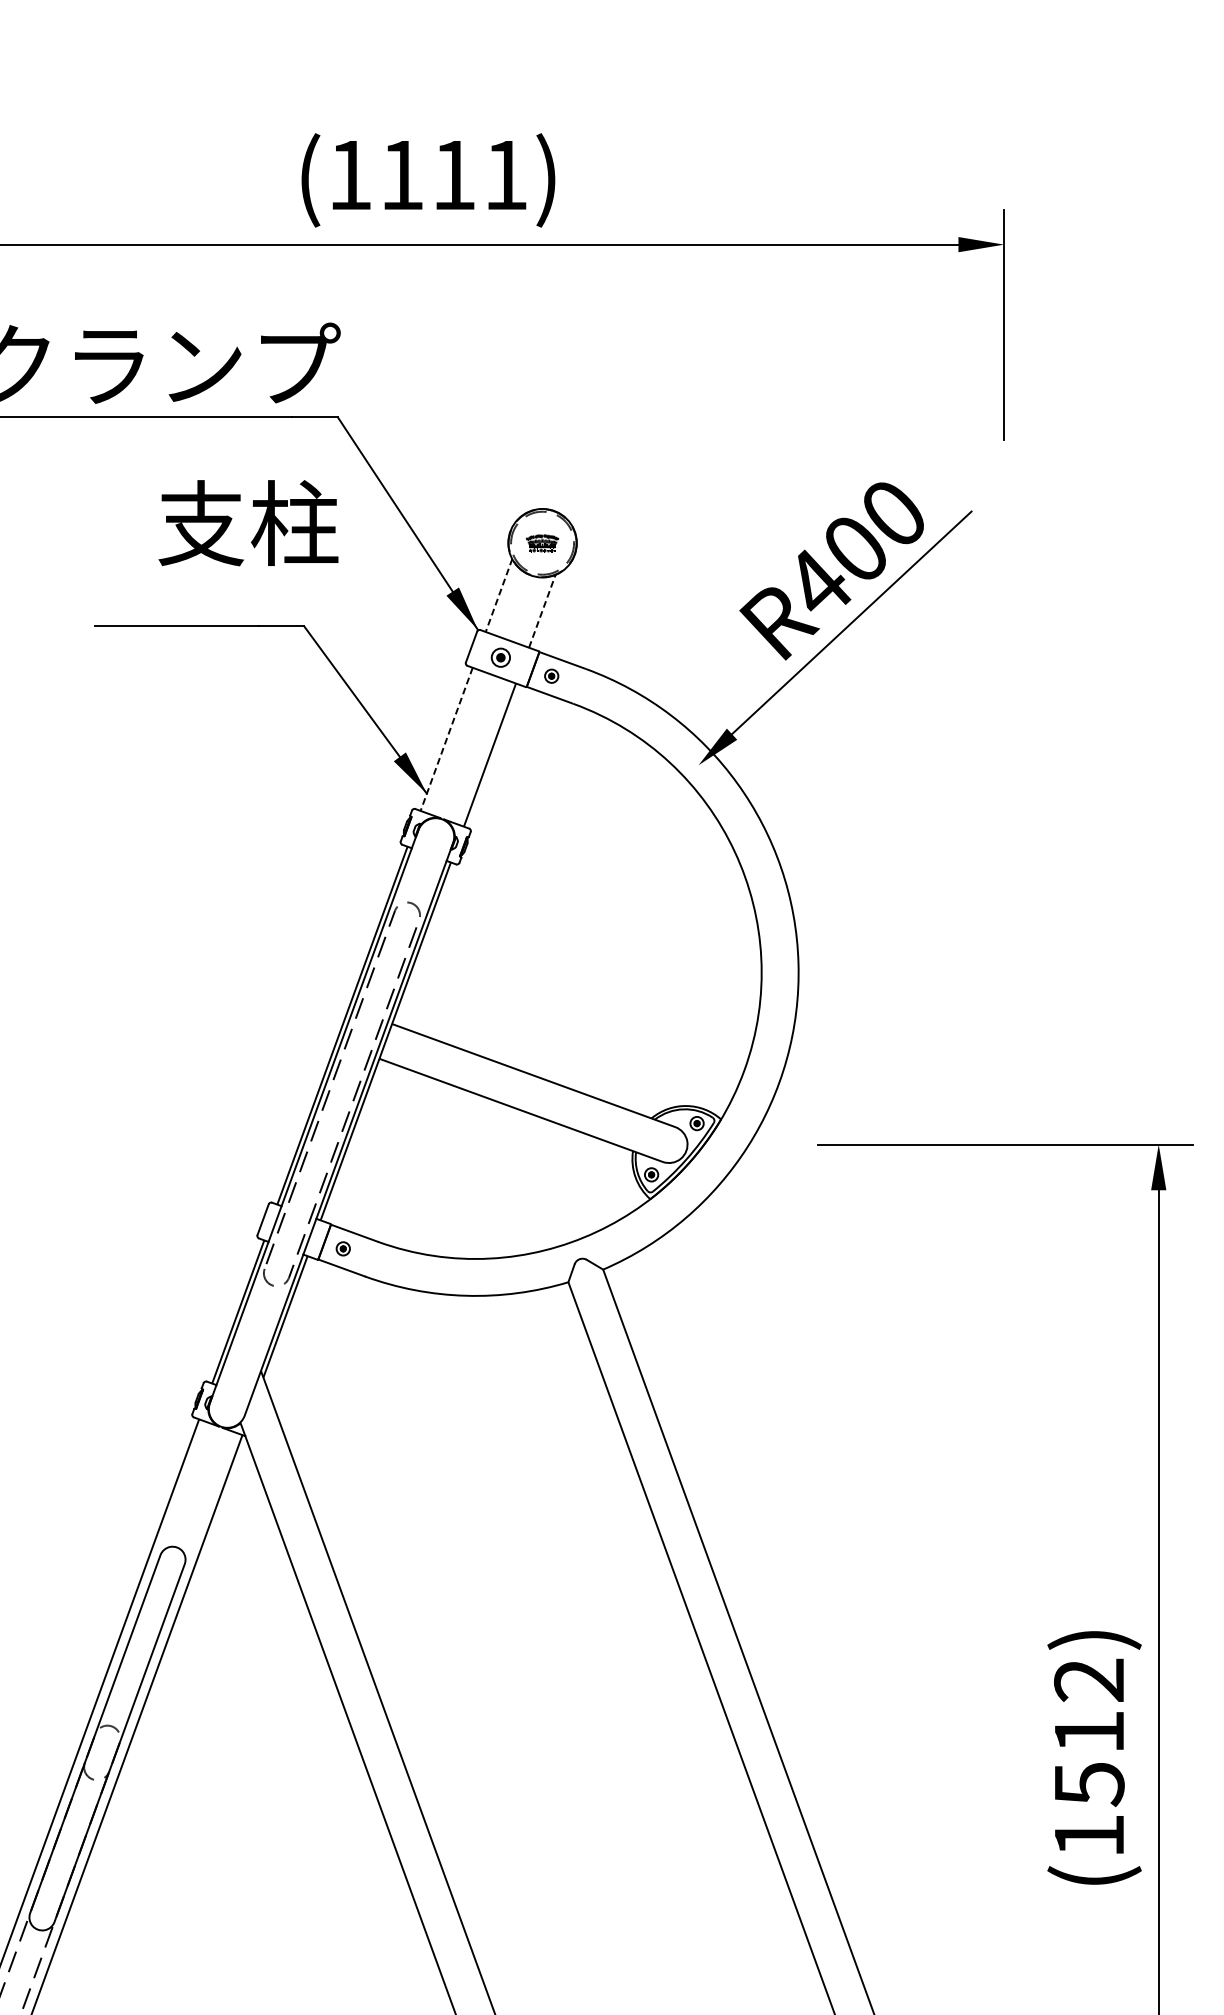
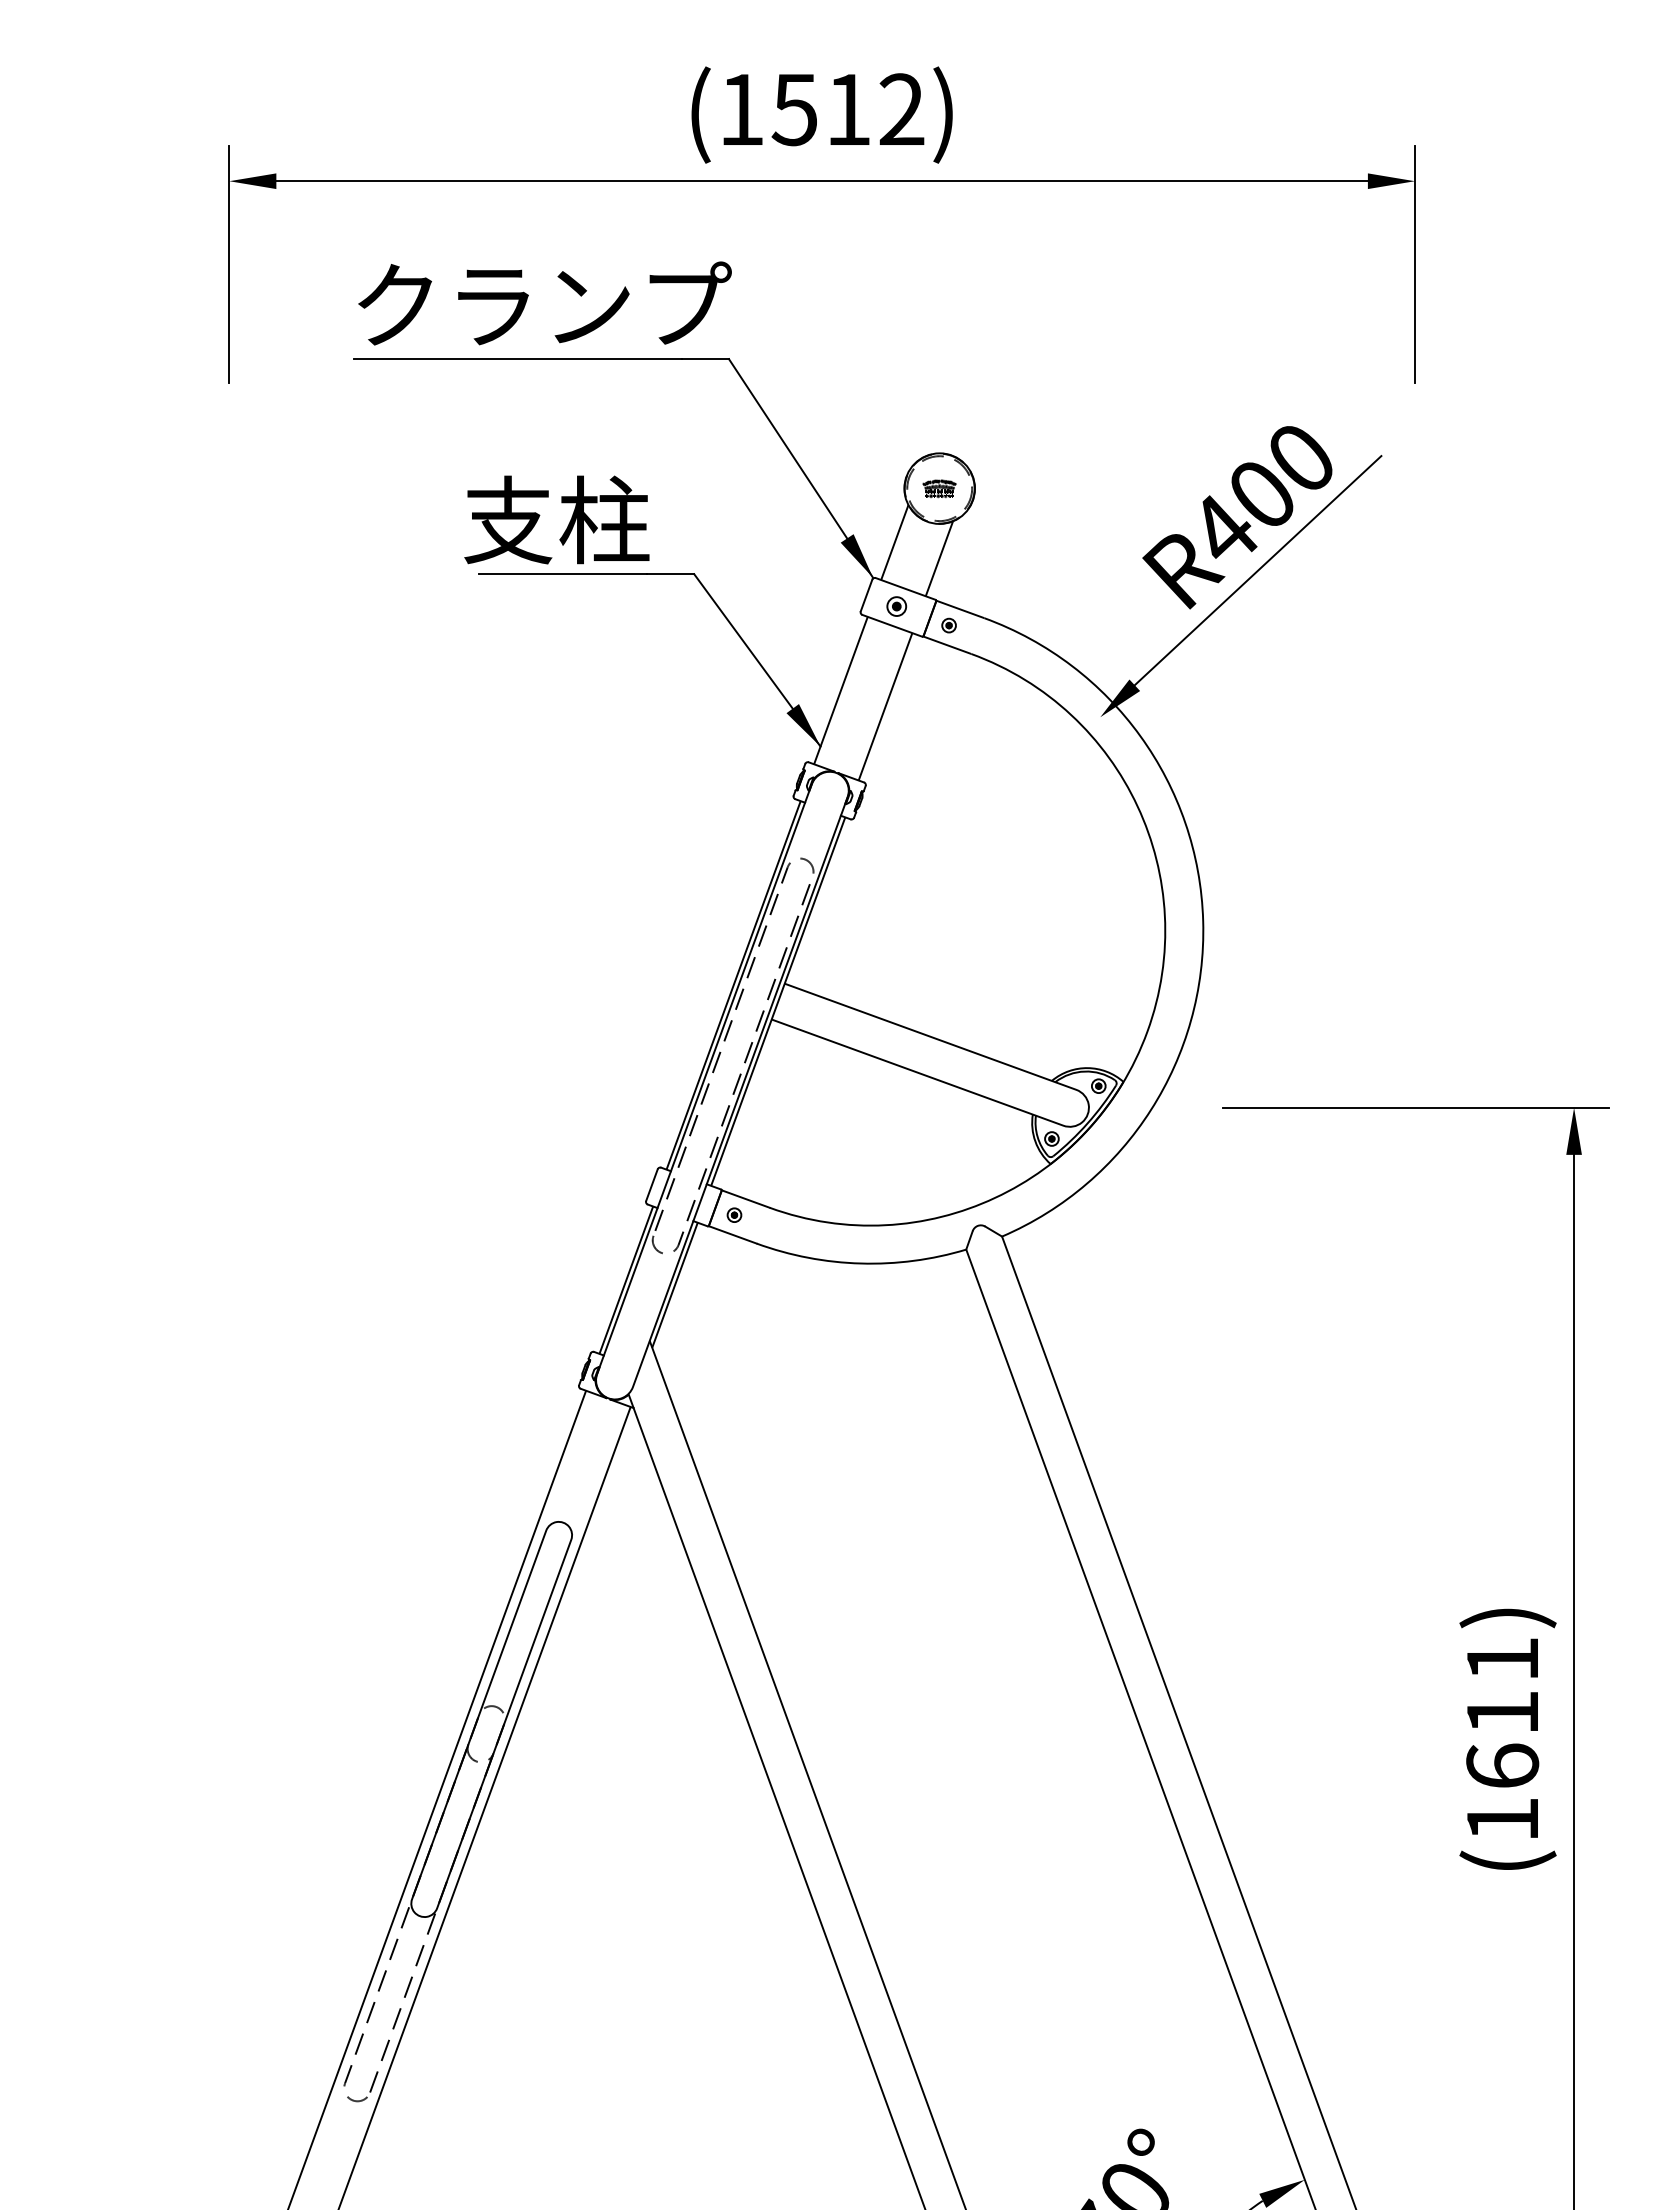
text: (453, 174) -> (847, 109), (1111) -> (1512)
text: (248, 522) -> (556, 519), moved
line: (498, 595) -> (894, 542), dashed -> solid
line: (542, 611) -> (939, 558), dashed -> solid
line: (446, 740) -> (840, 691), dashed -> solid
text: (1089, 1732) -> (1502, 1713), (1512) -> (1611)

